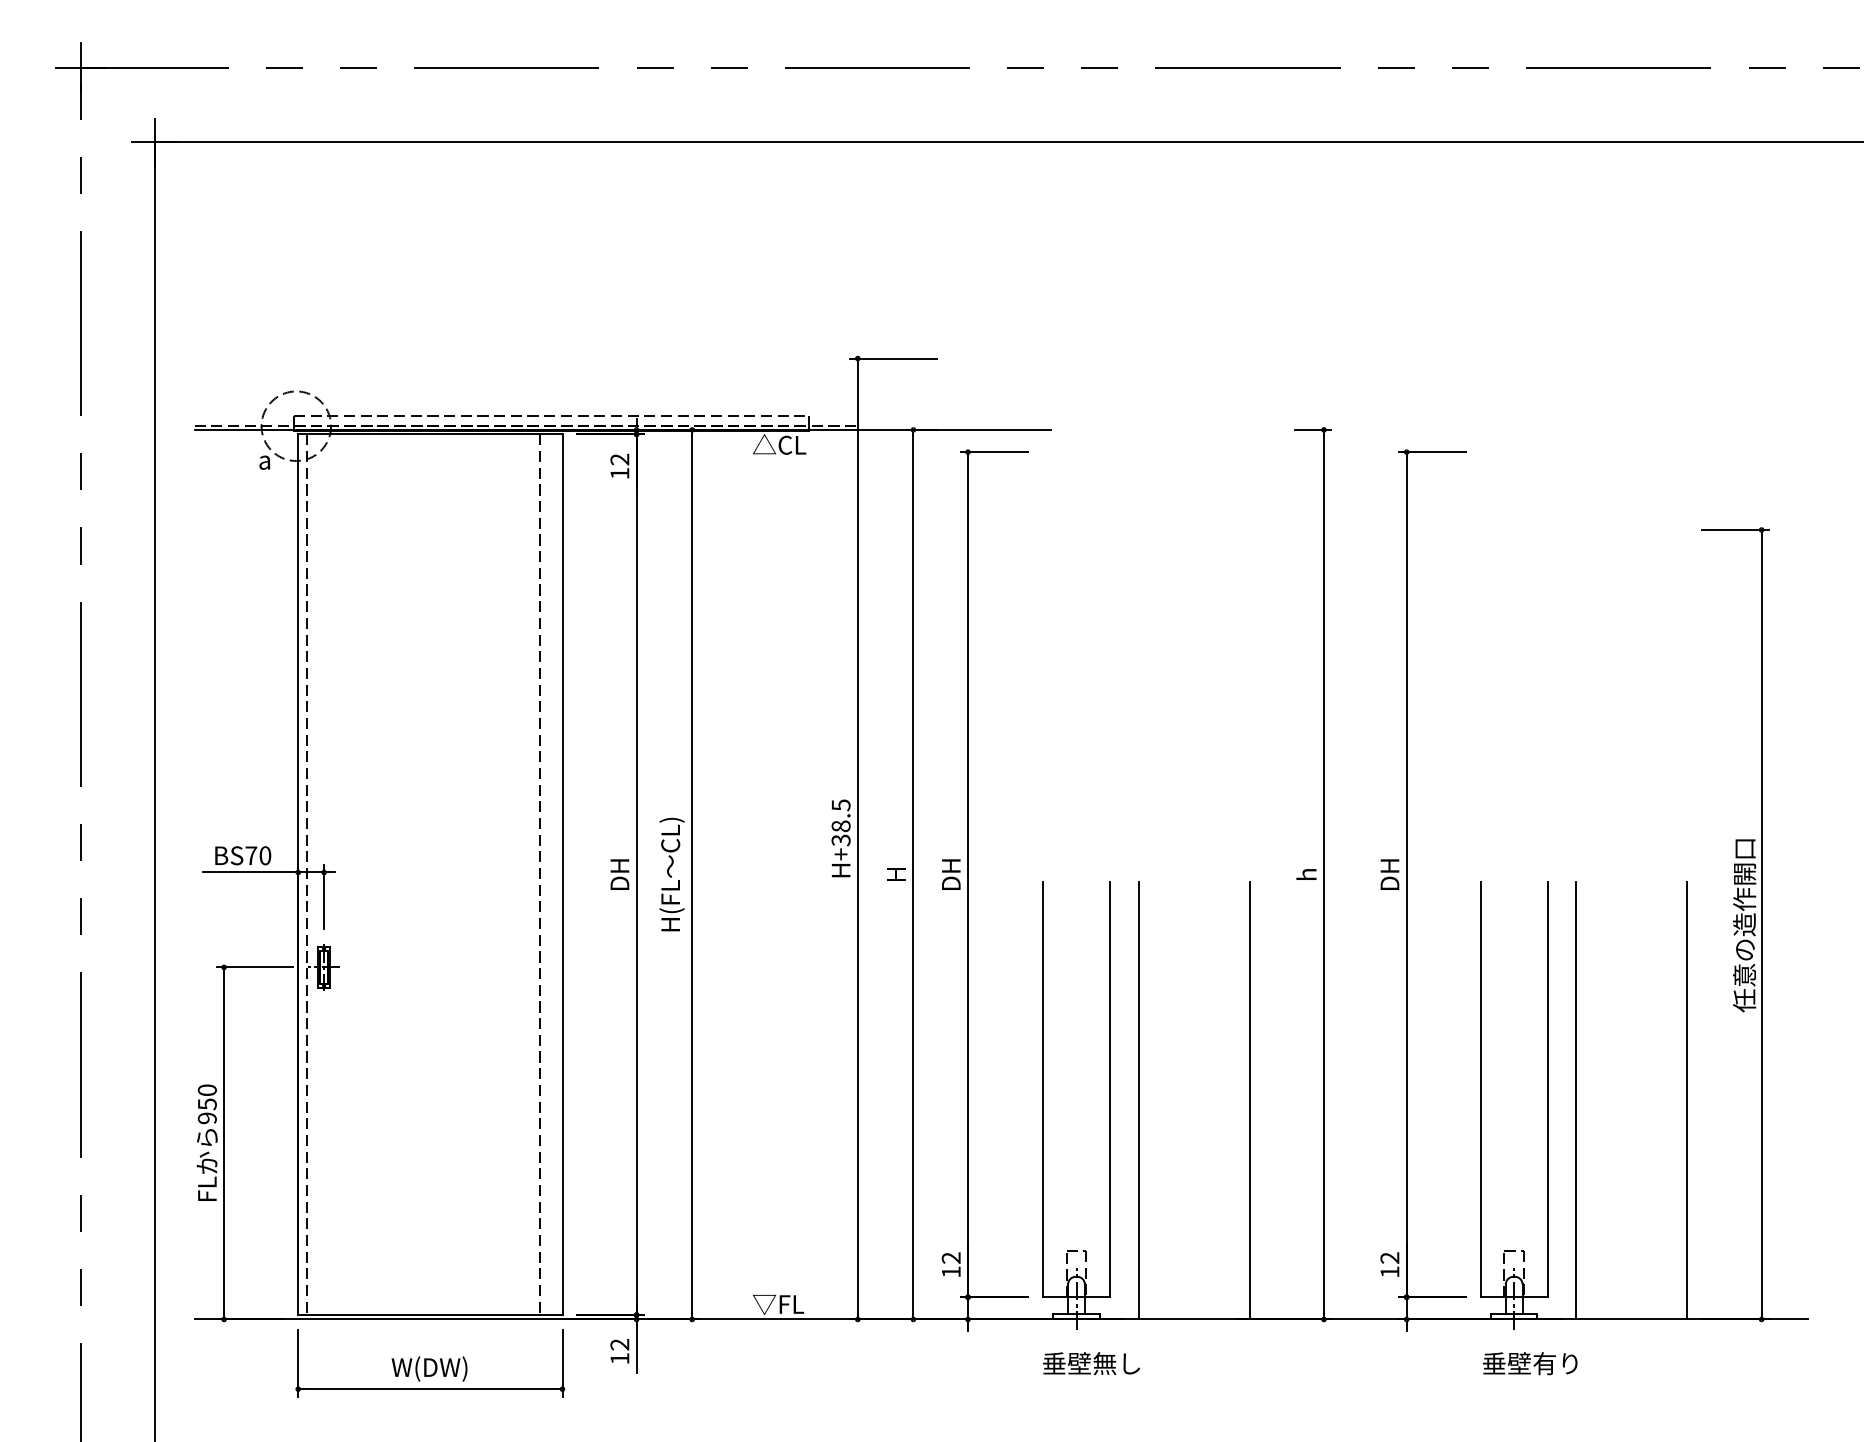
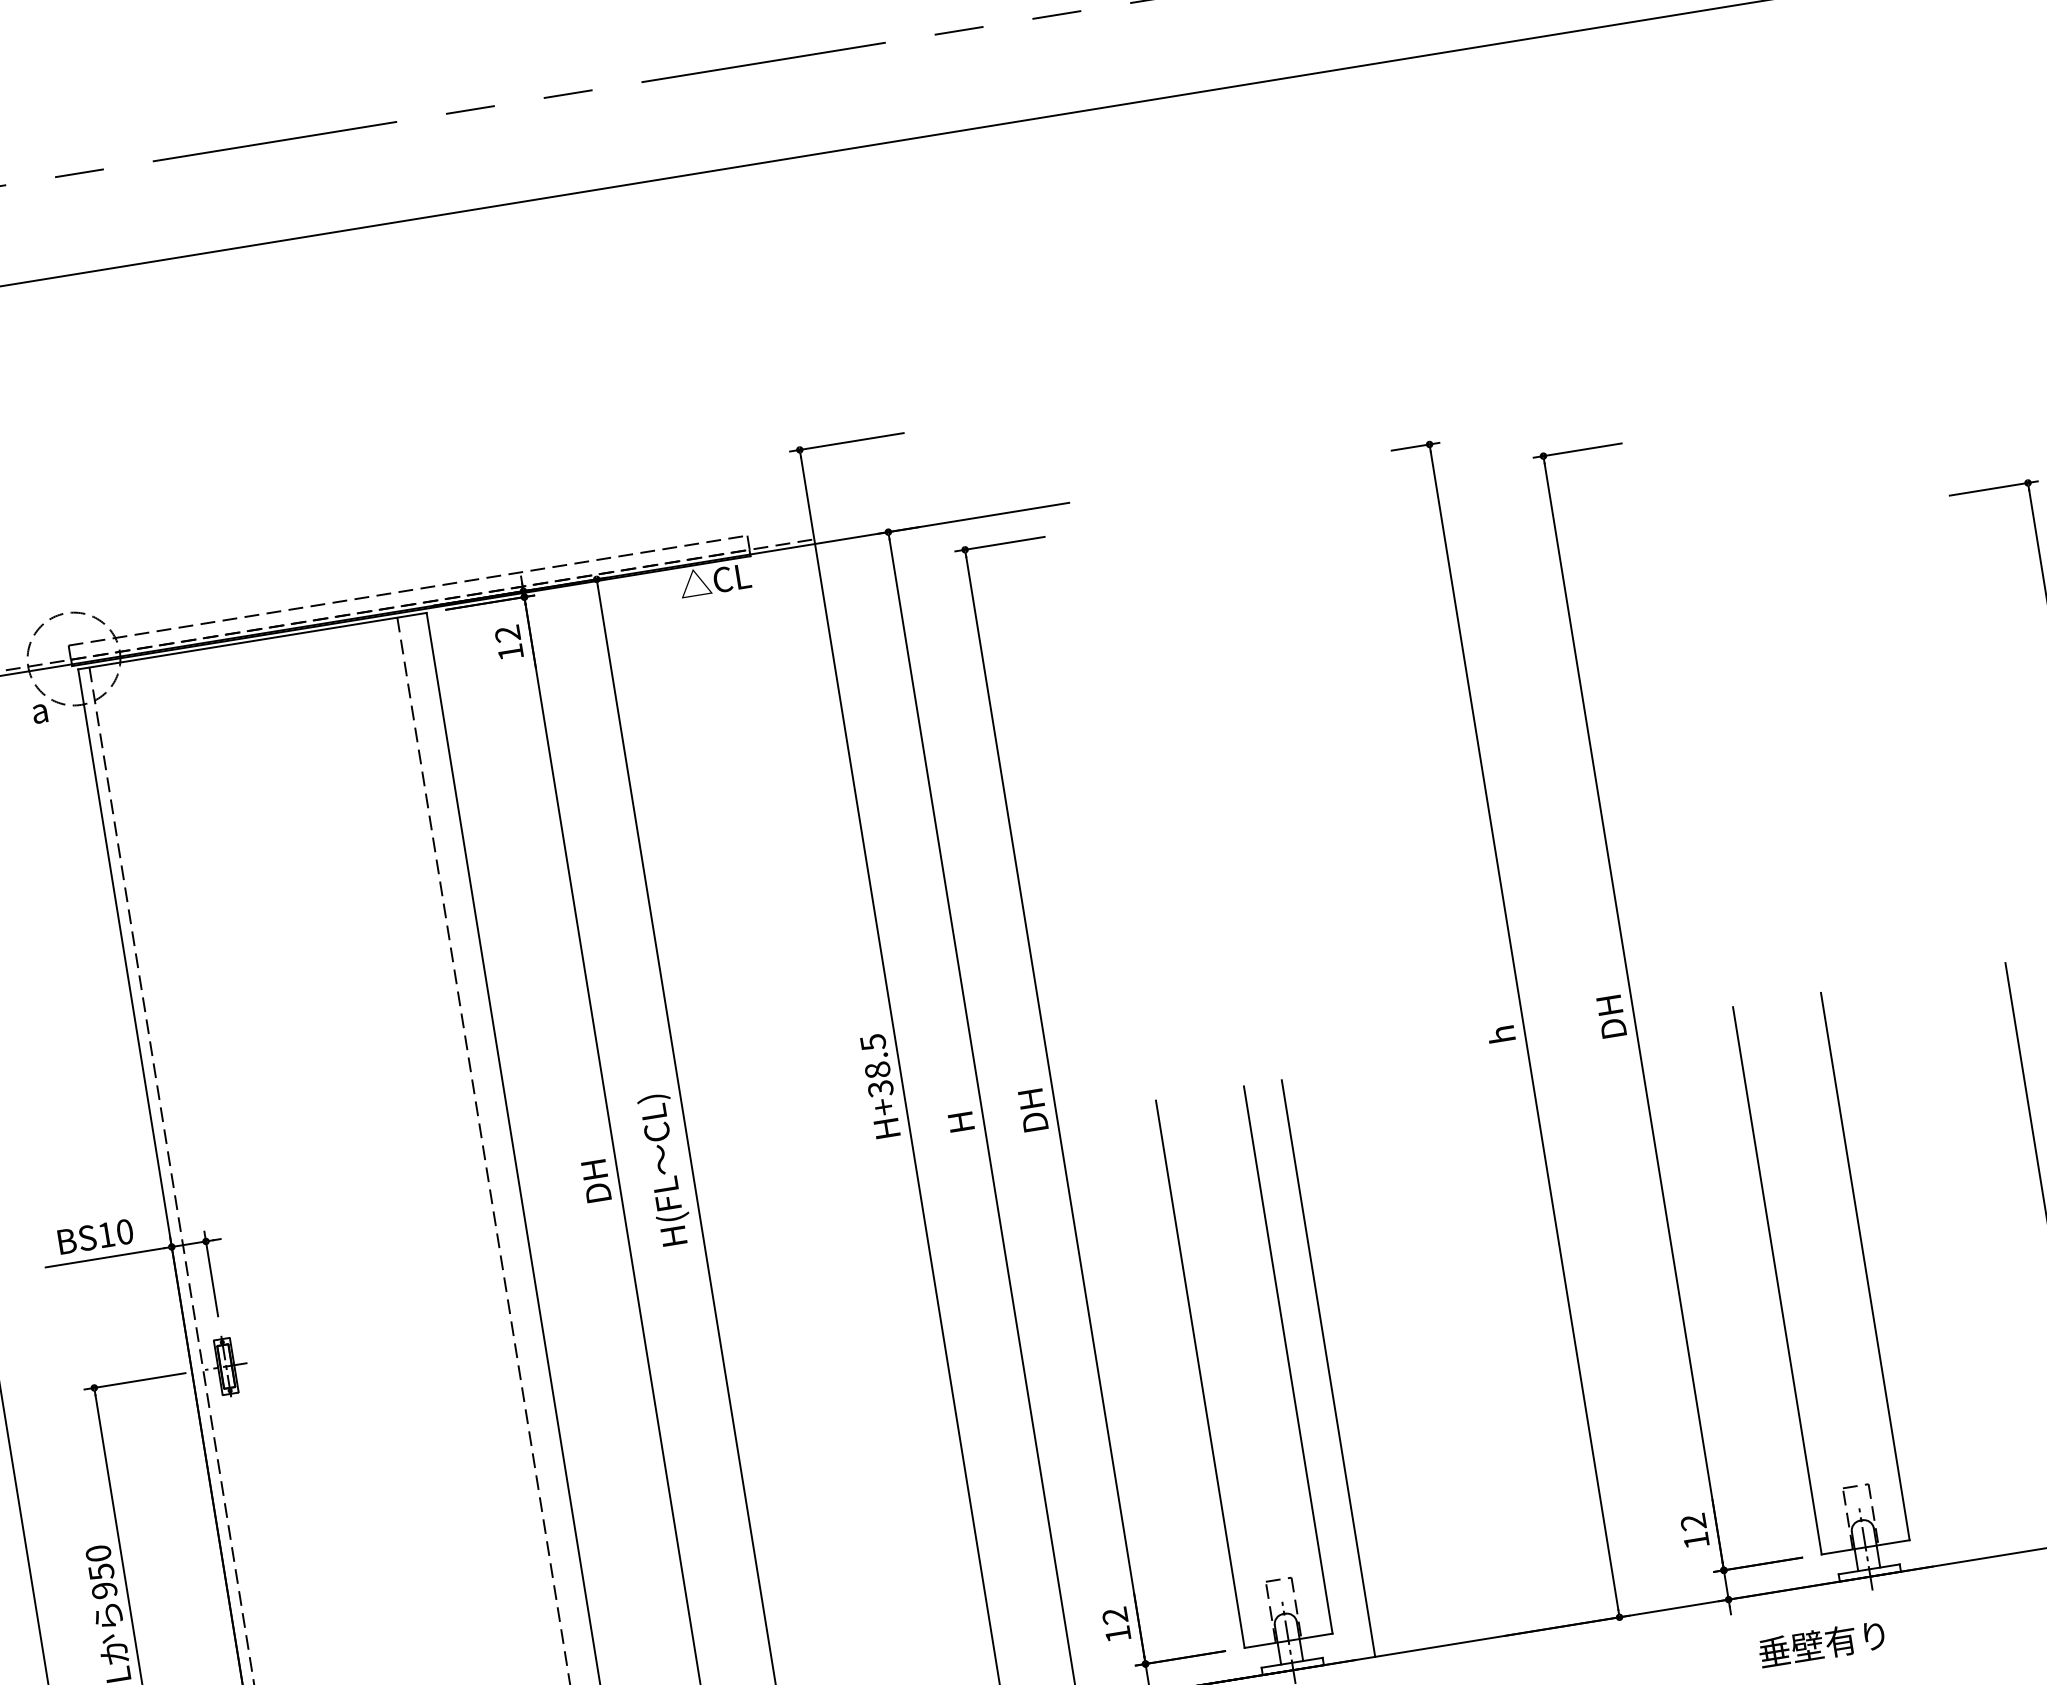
text: (251, 855) -> (106, 1234), BS70 -> BS10
line: (1249, 1100) -> (1474, 1344), removed
line: (1576, 1100) -> (1905, 1274), removed
text: (1530, 1363) -> (1822, 1644), moved

